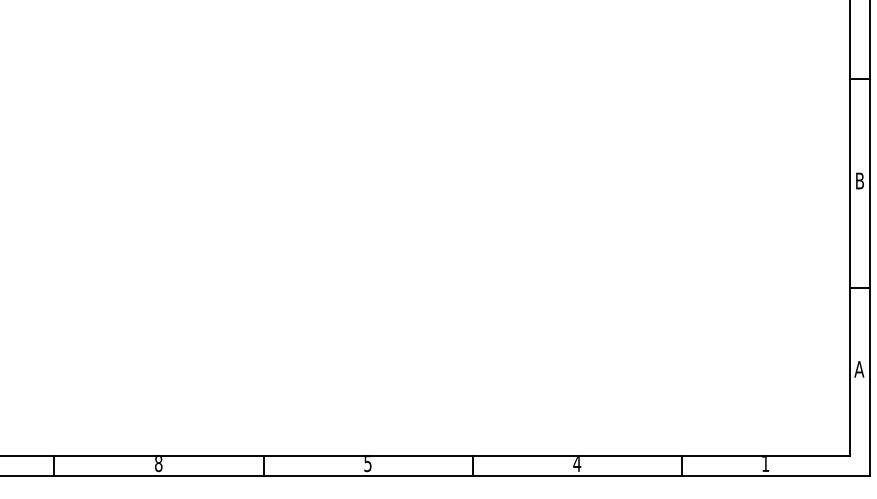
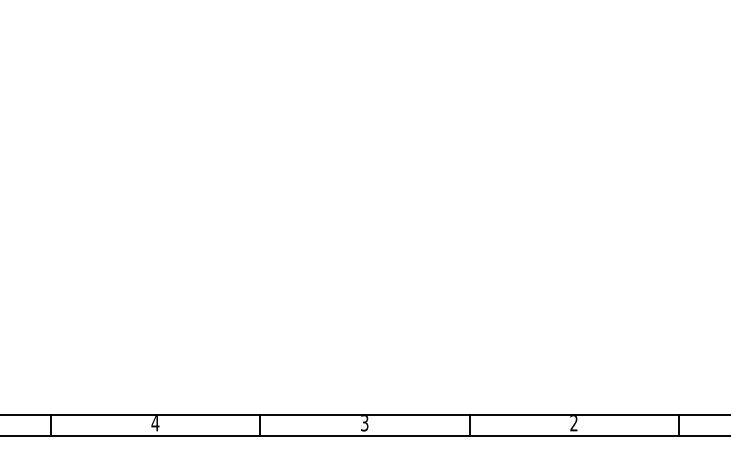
text: (158, 464) -> (155, 423), 8 -> 4
text: (367, 464) -> (364, 423), 5 -> 3
text: (577, 464) -> (574, 423), 4 -> 2

